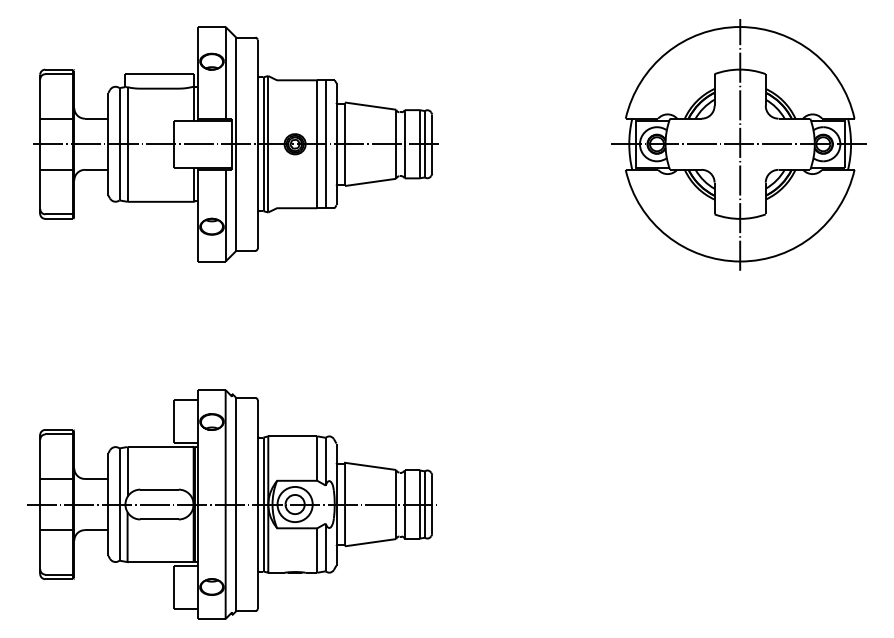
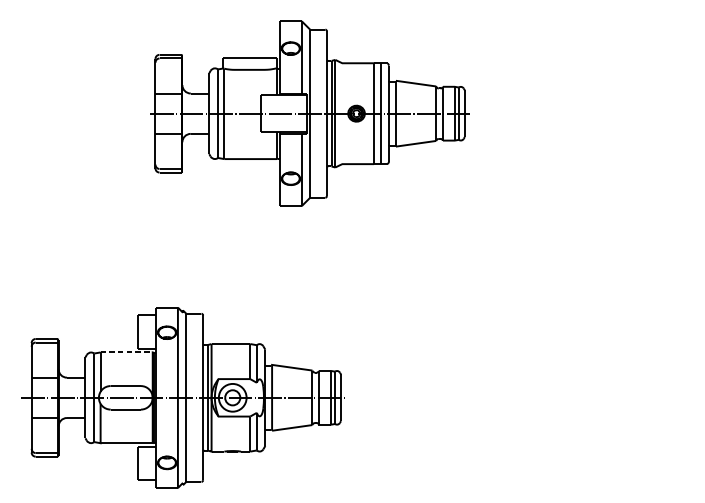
part: (235, 144) -> (309, 113), moved
part: (738, 144) -> (582, 113), removed
line: (161, 447) -> (127, 352), solid -> dashed

